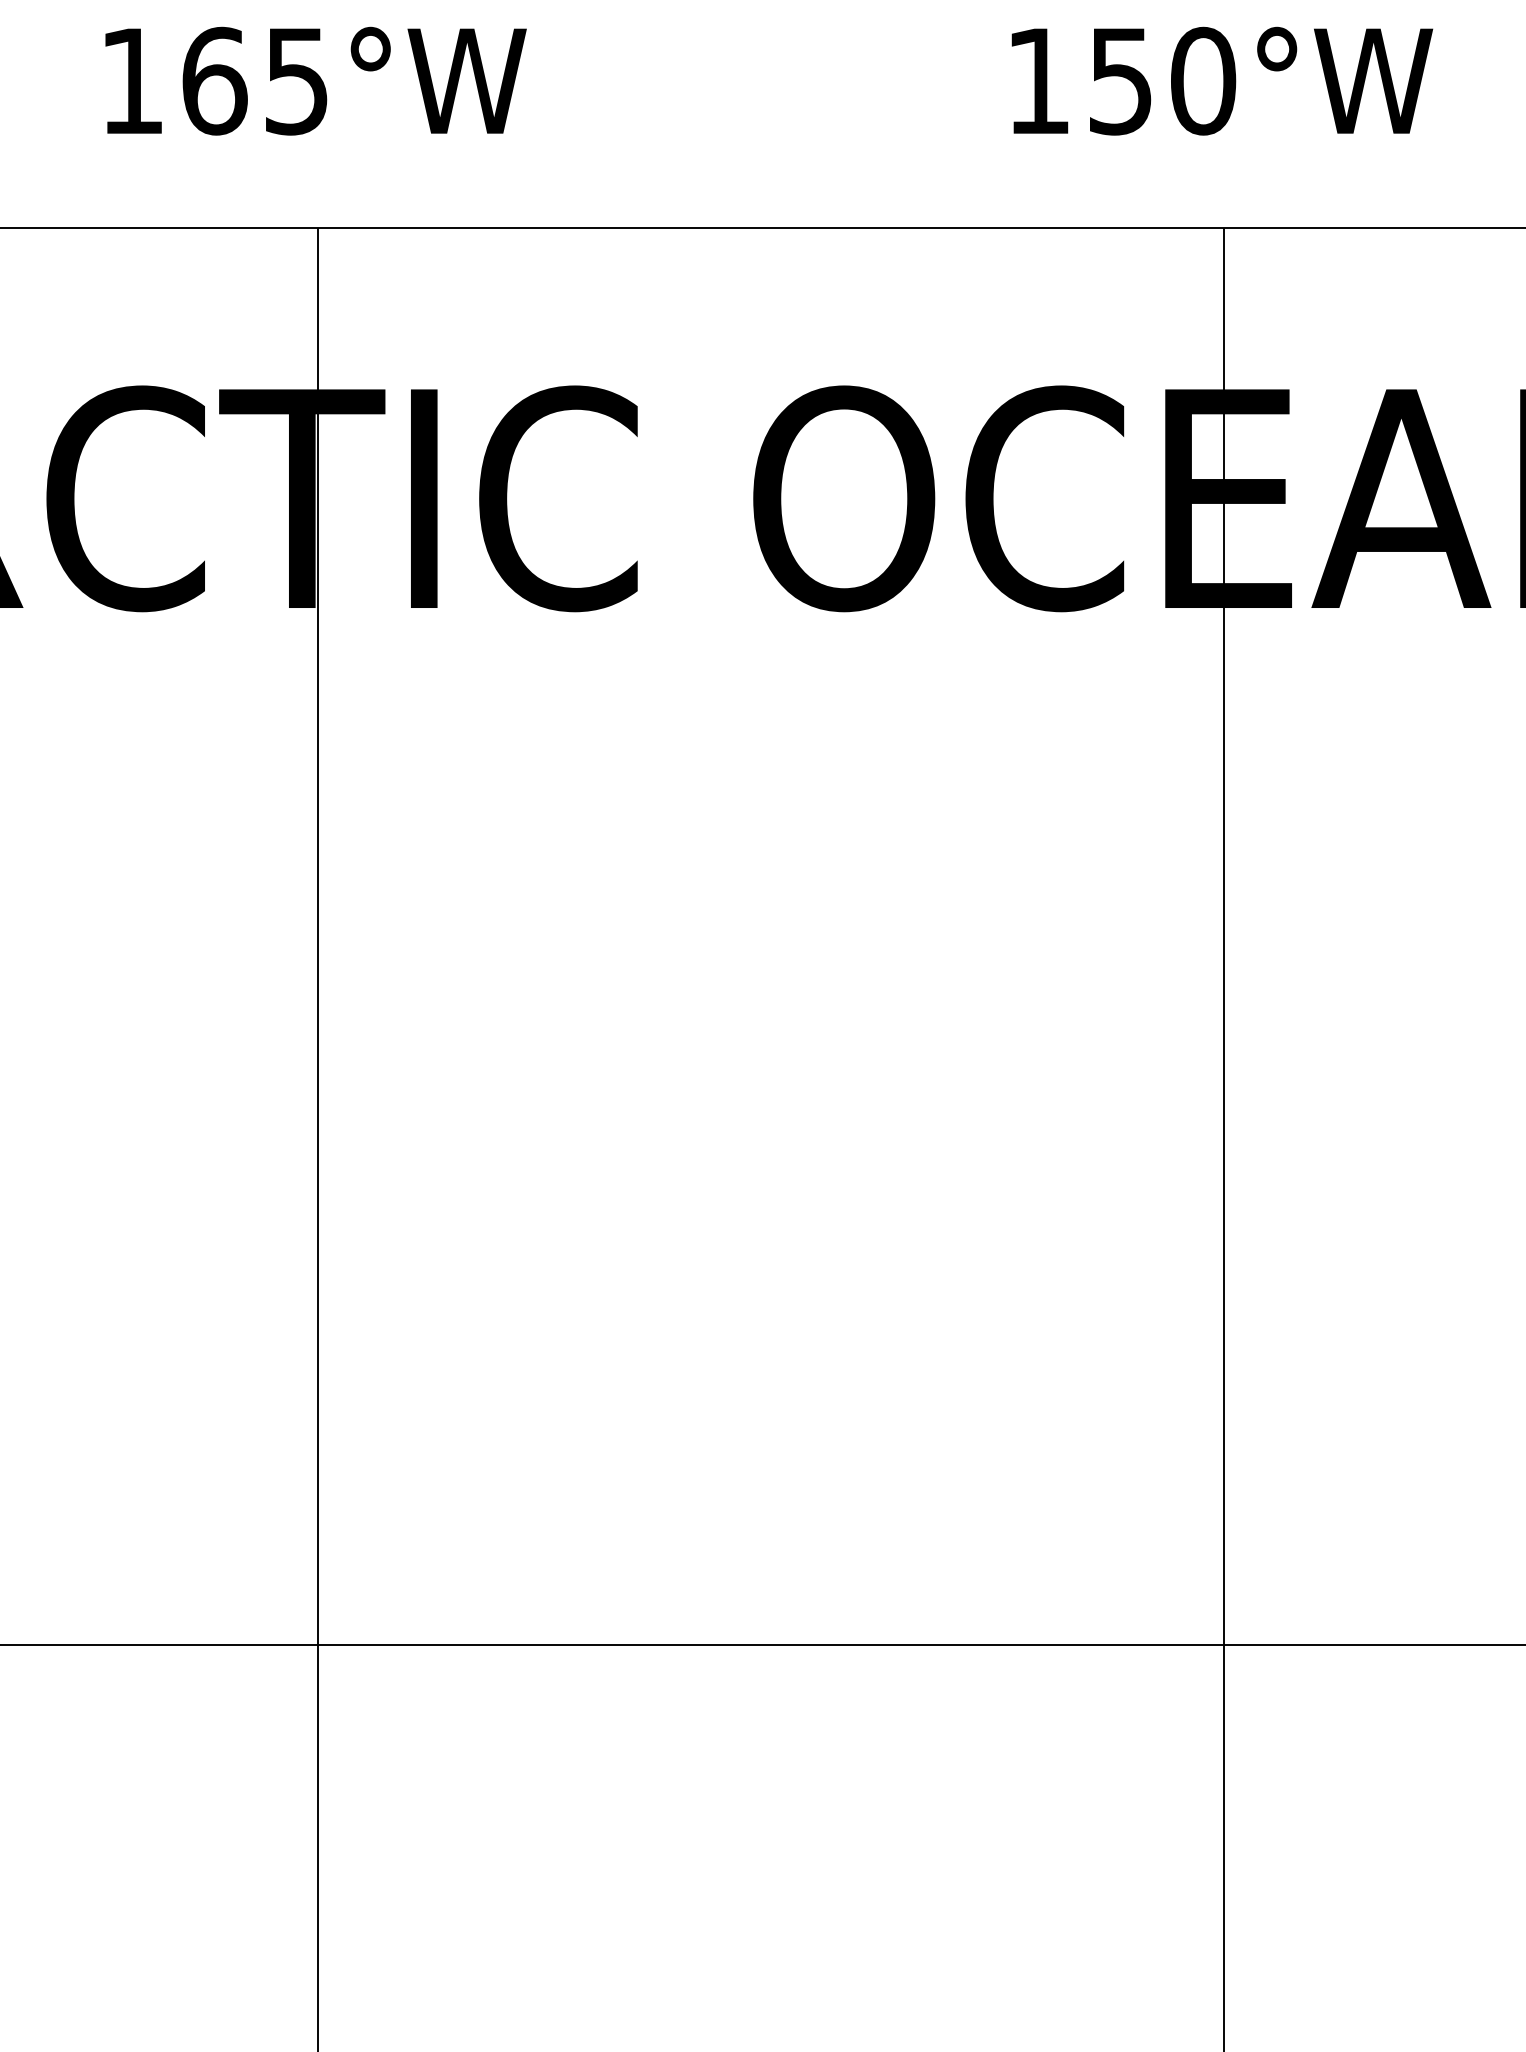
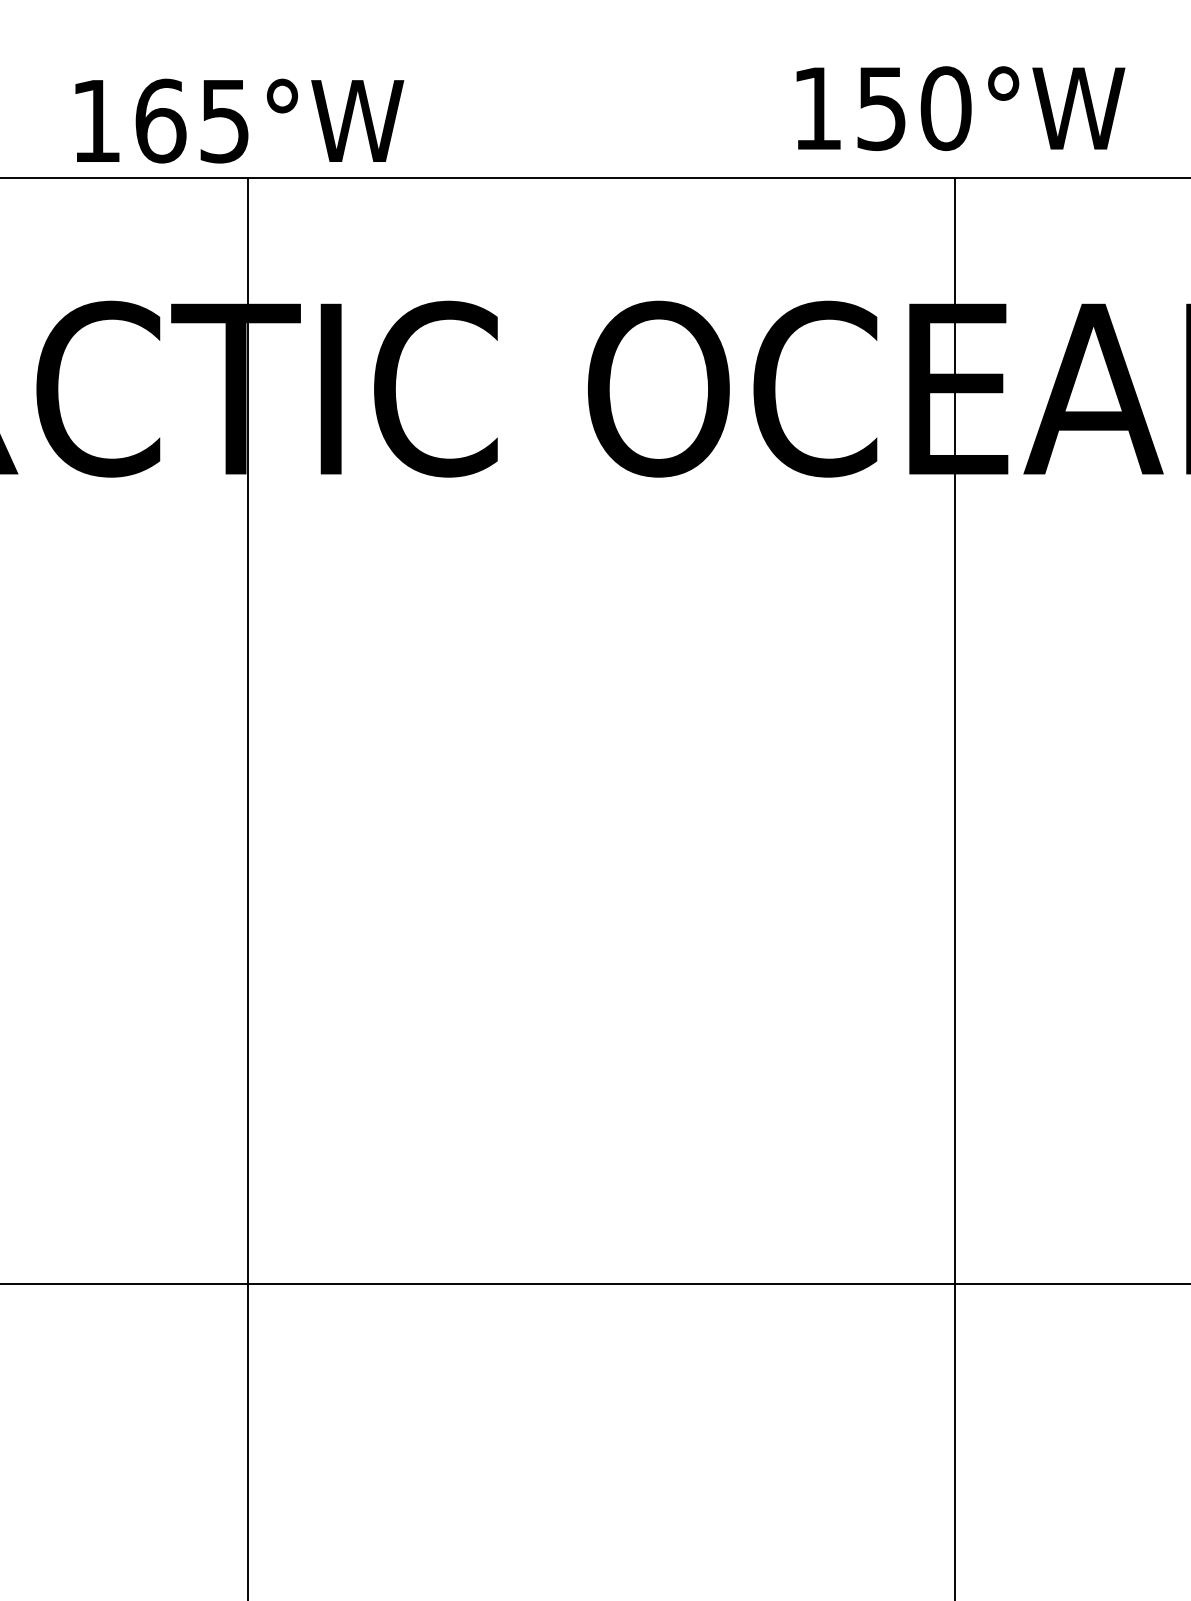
text: (315, 80) -> (239, 120), moved
text: (1222, 80) -> (961, 108), moved

